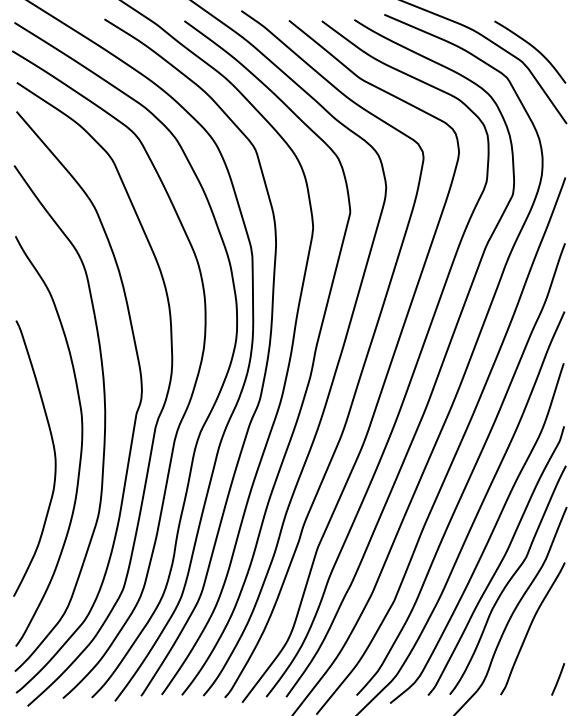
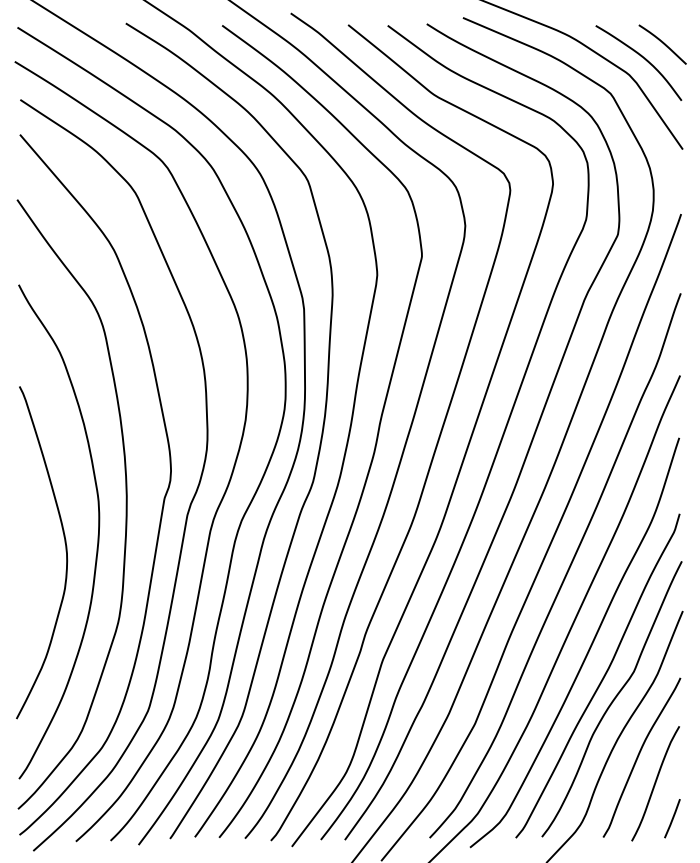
curve: (550, 36) -> (663, 44), added
curve: (543, 650) -> (654, 783), added

